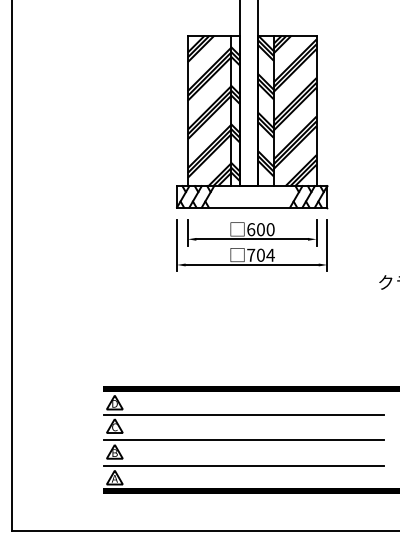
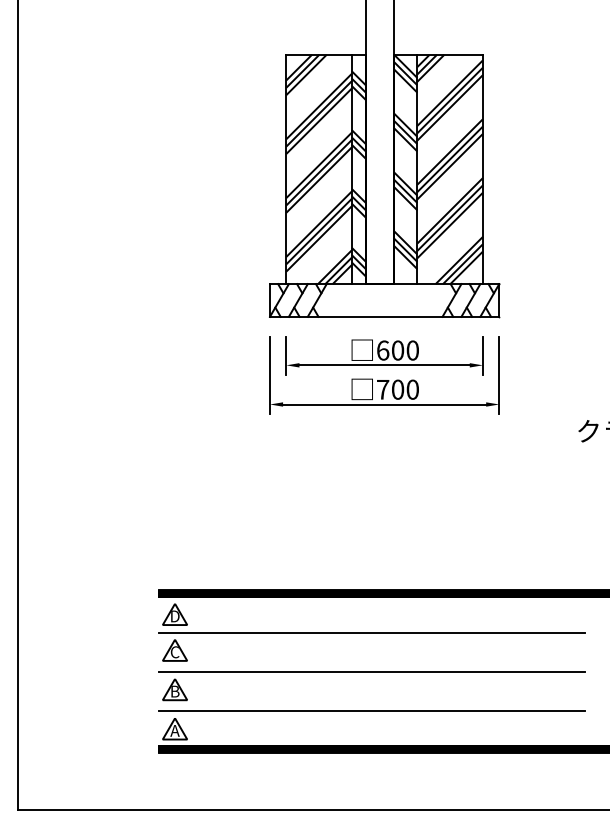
text: (270, 254) -> (412, 388), 704 -> 700

